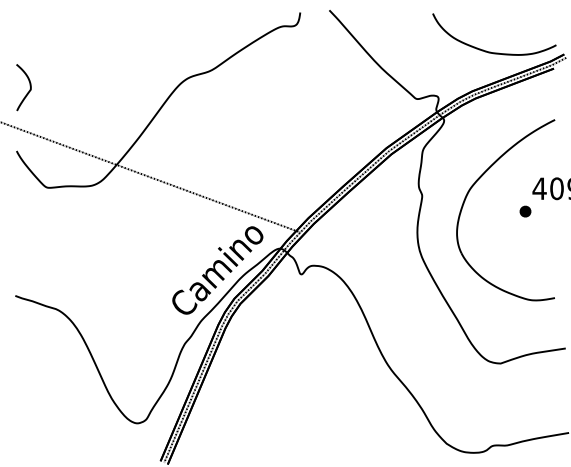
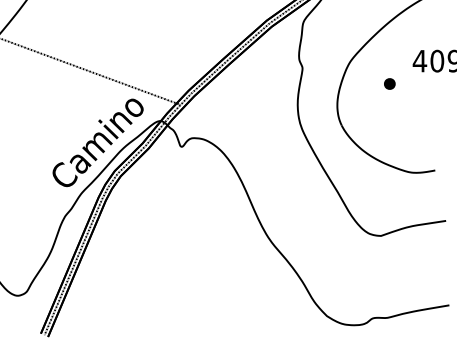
part: (525, 211) -> (389, 83), moved

